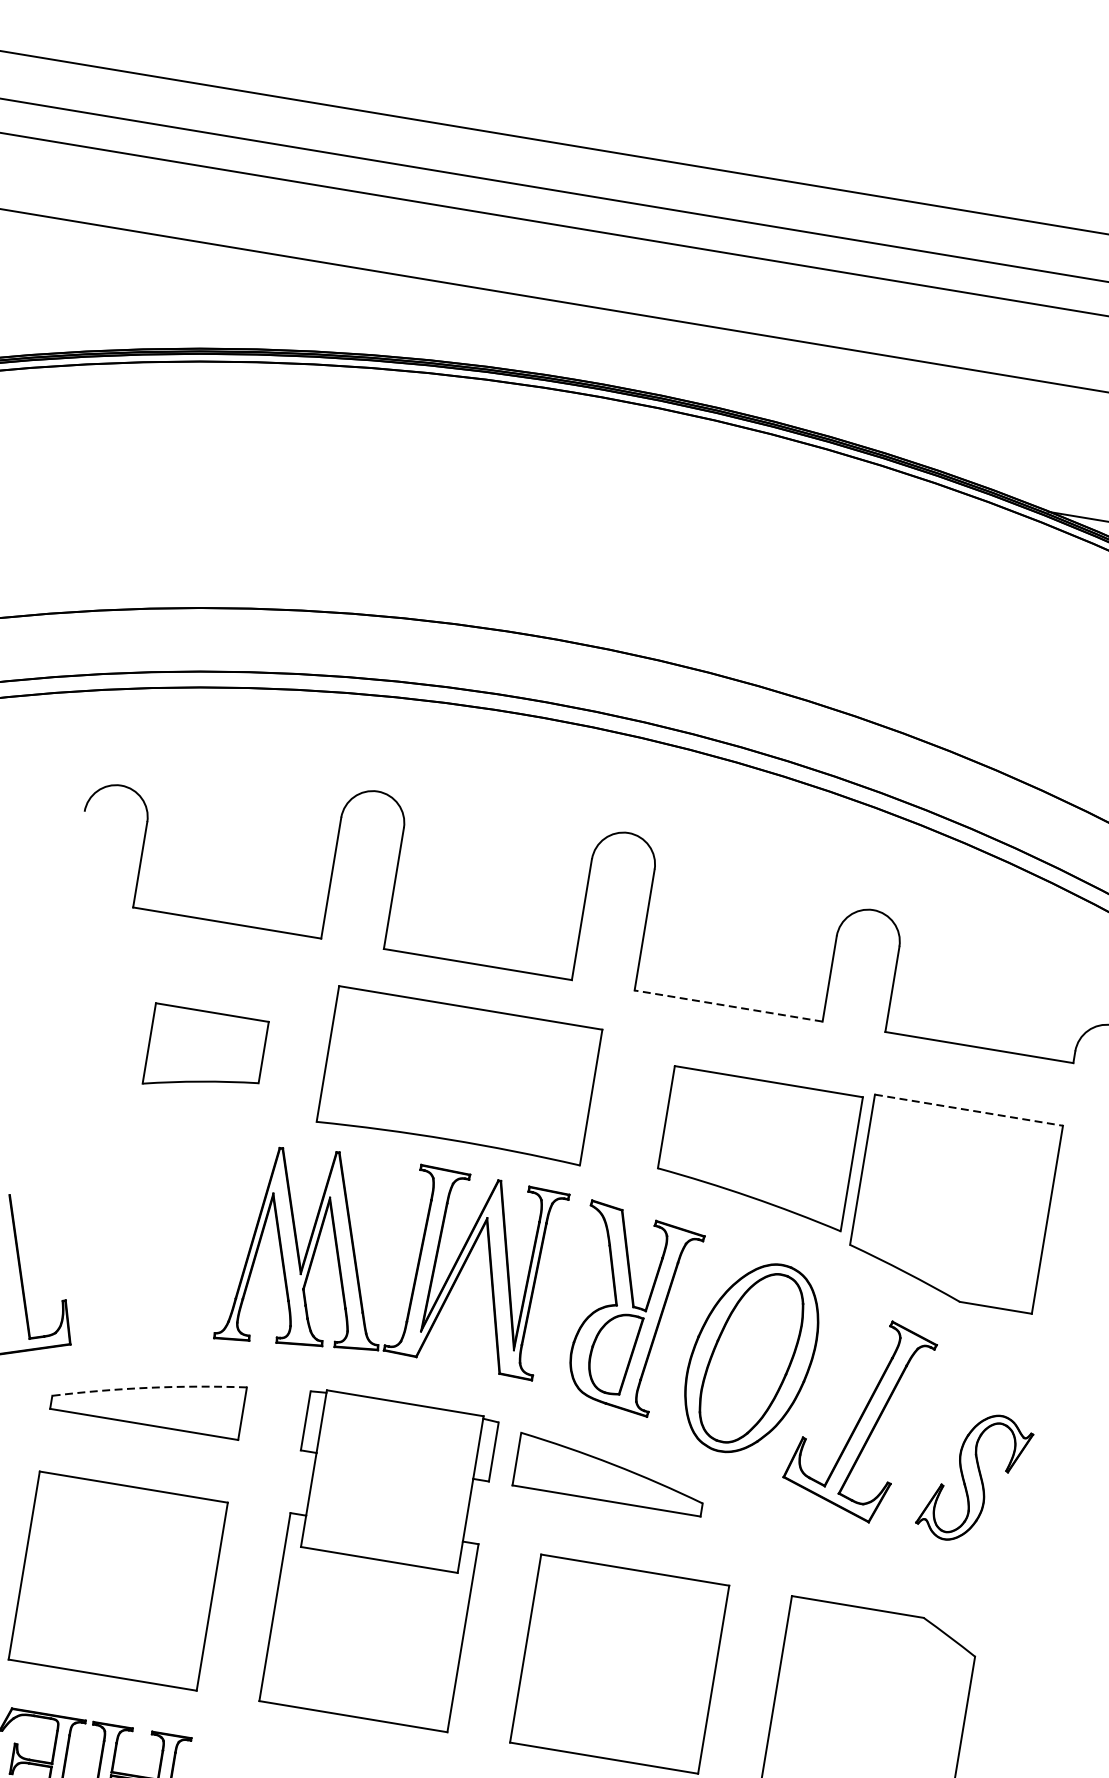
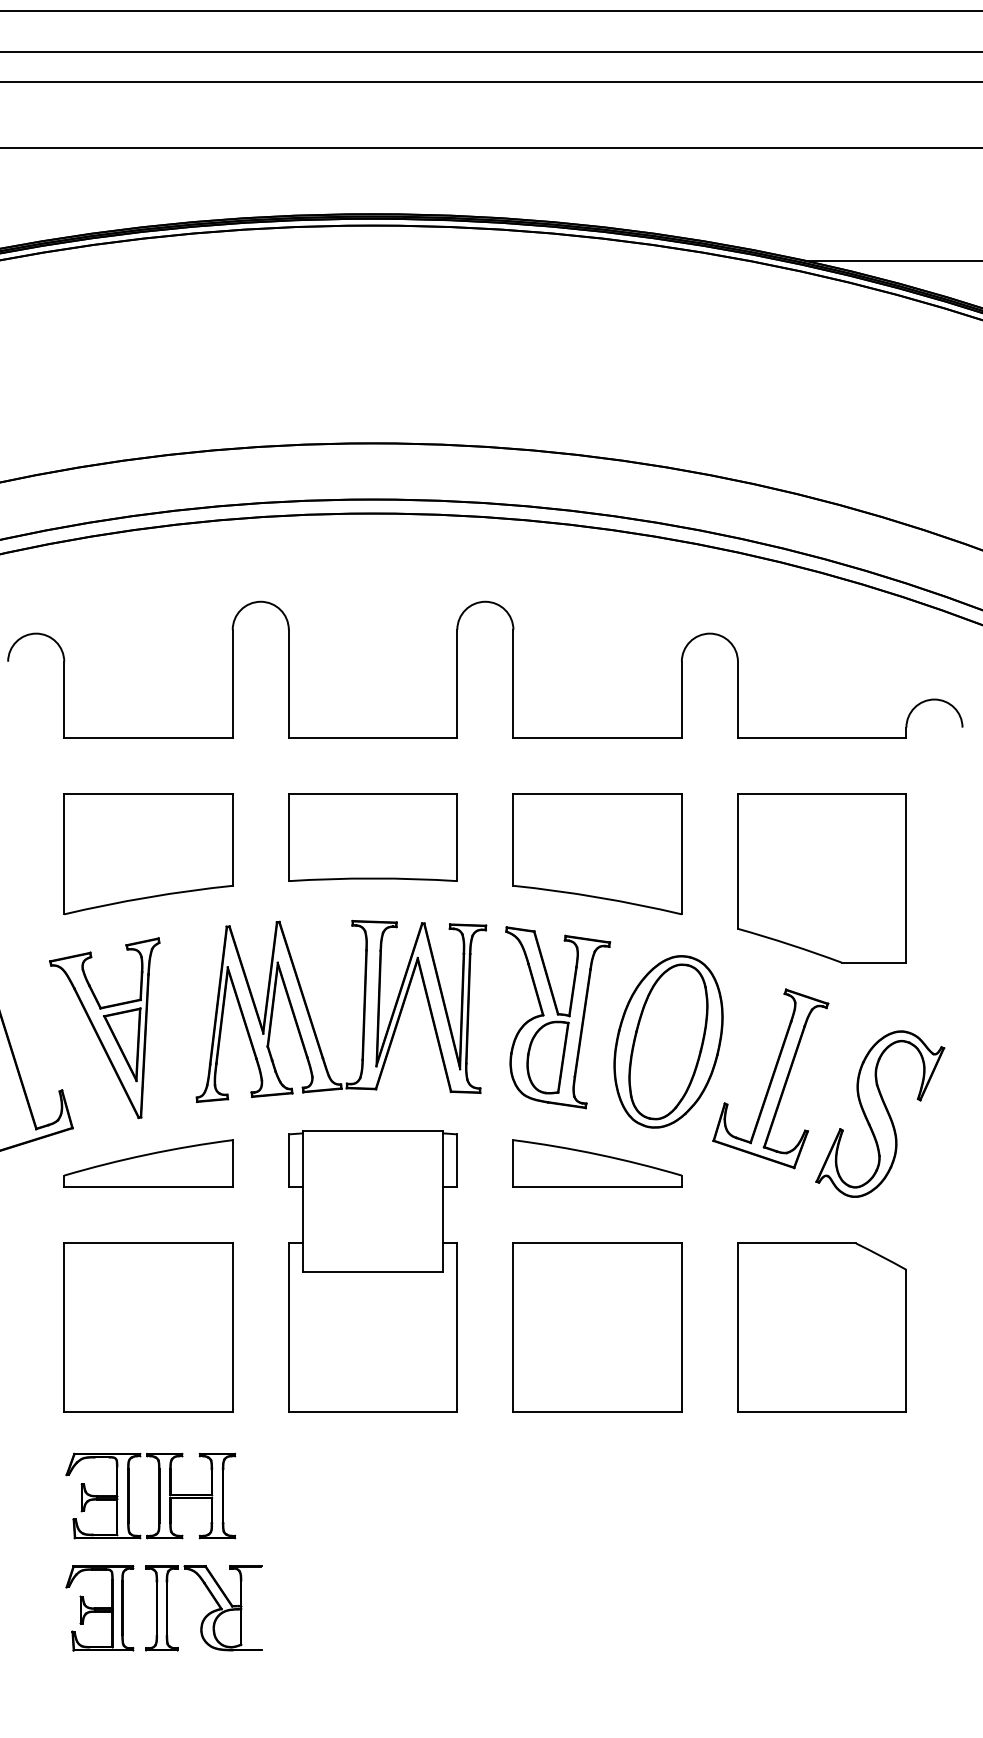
line: (728, 1006) -> (597, 738), dashed -> solid
part: (205, 1052) -> (148, 854), size x1.67
part: (458, 1075) -> (372, 837), size x0.71
line: (969, 1110) -> (822, 794), dashed -> solid
part: (757, 1148) -> (597, 854), moved
part: (124, 1239) -> (104, 1028), added
arc: (149, 1387) -> (147, 1154), dashed -> solid
part: (610, 1474) -> (597, 1163), moved
part: (975, 1477) -> (880, 1113), size x1.43

